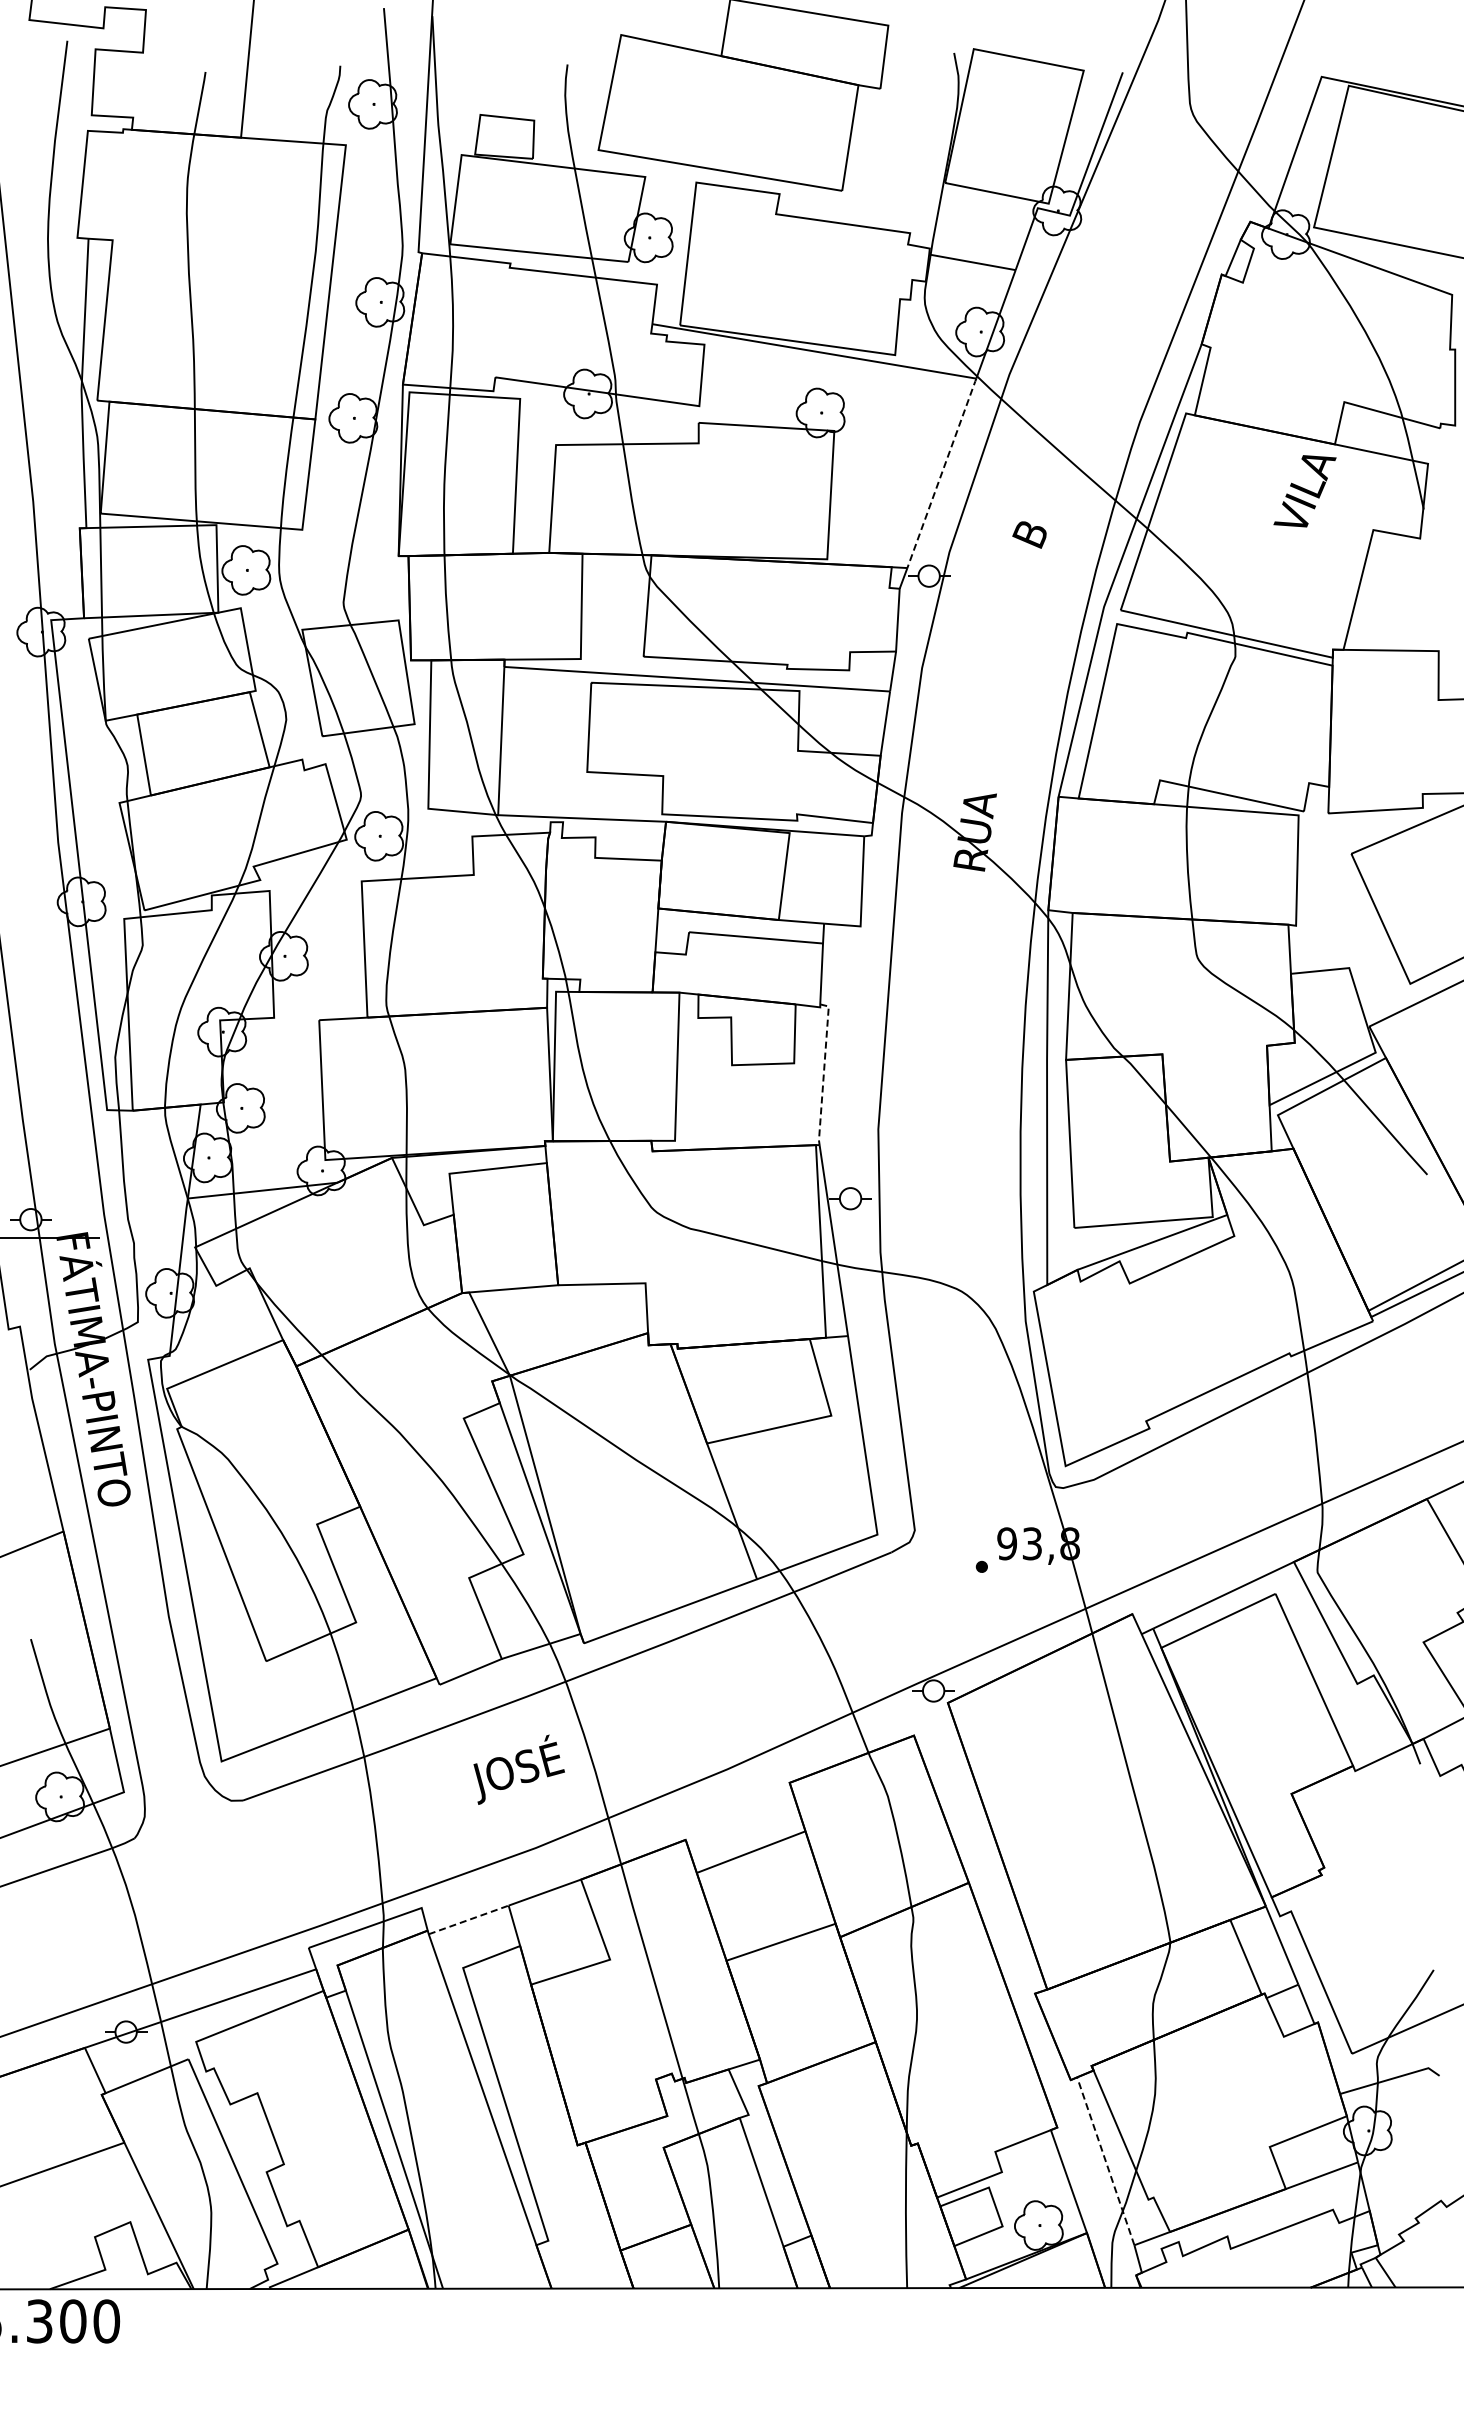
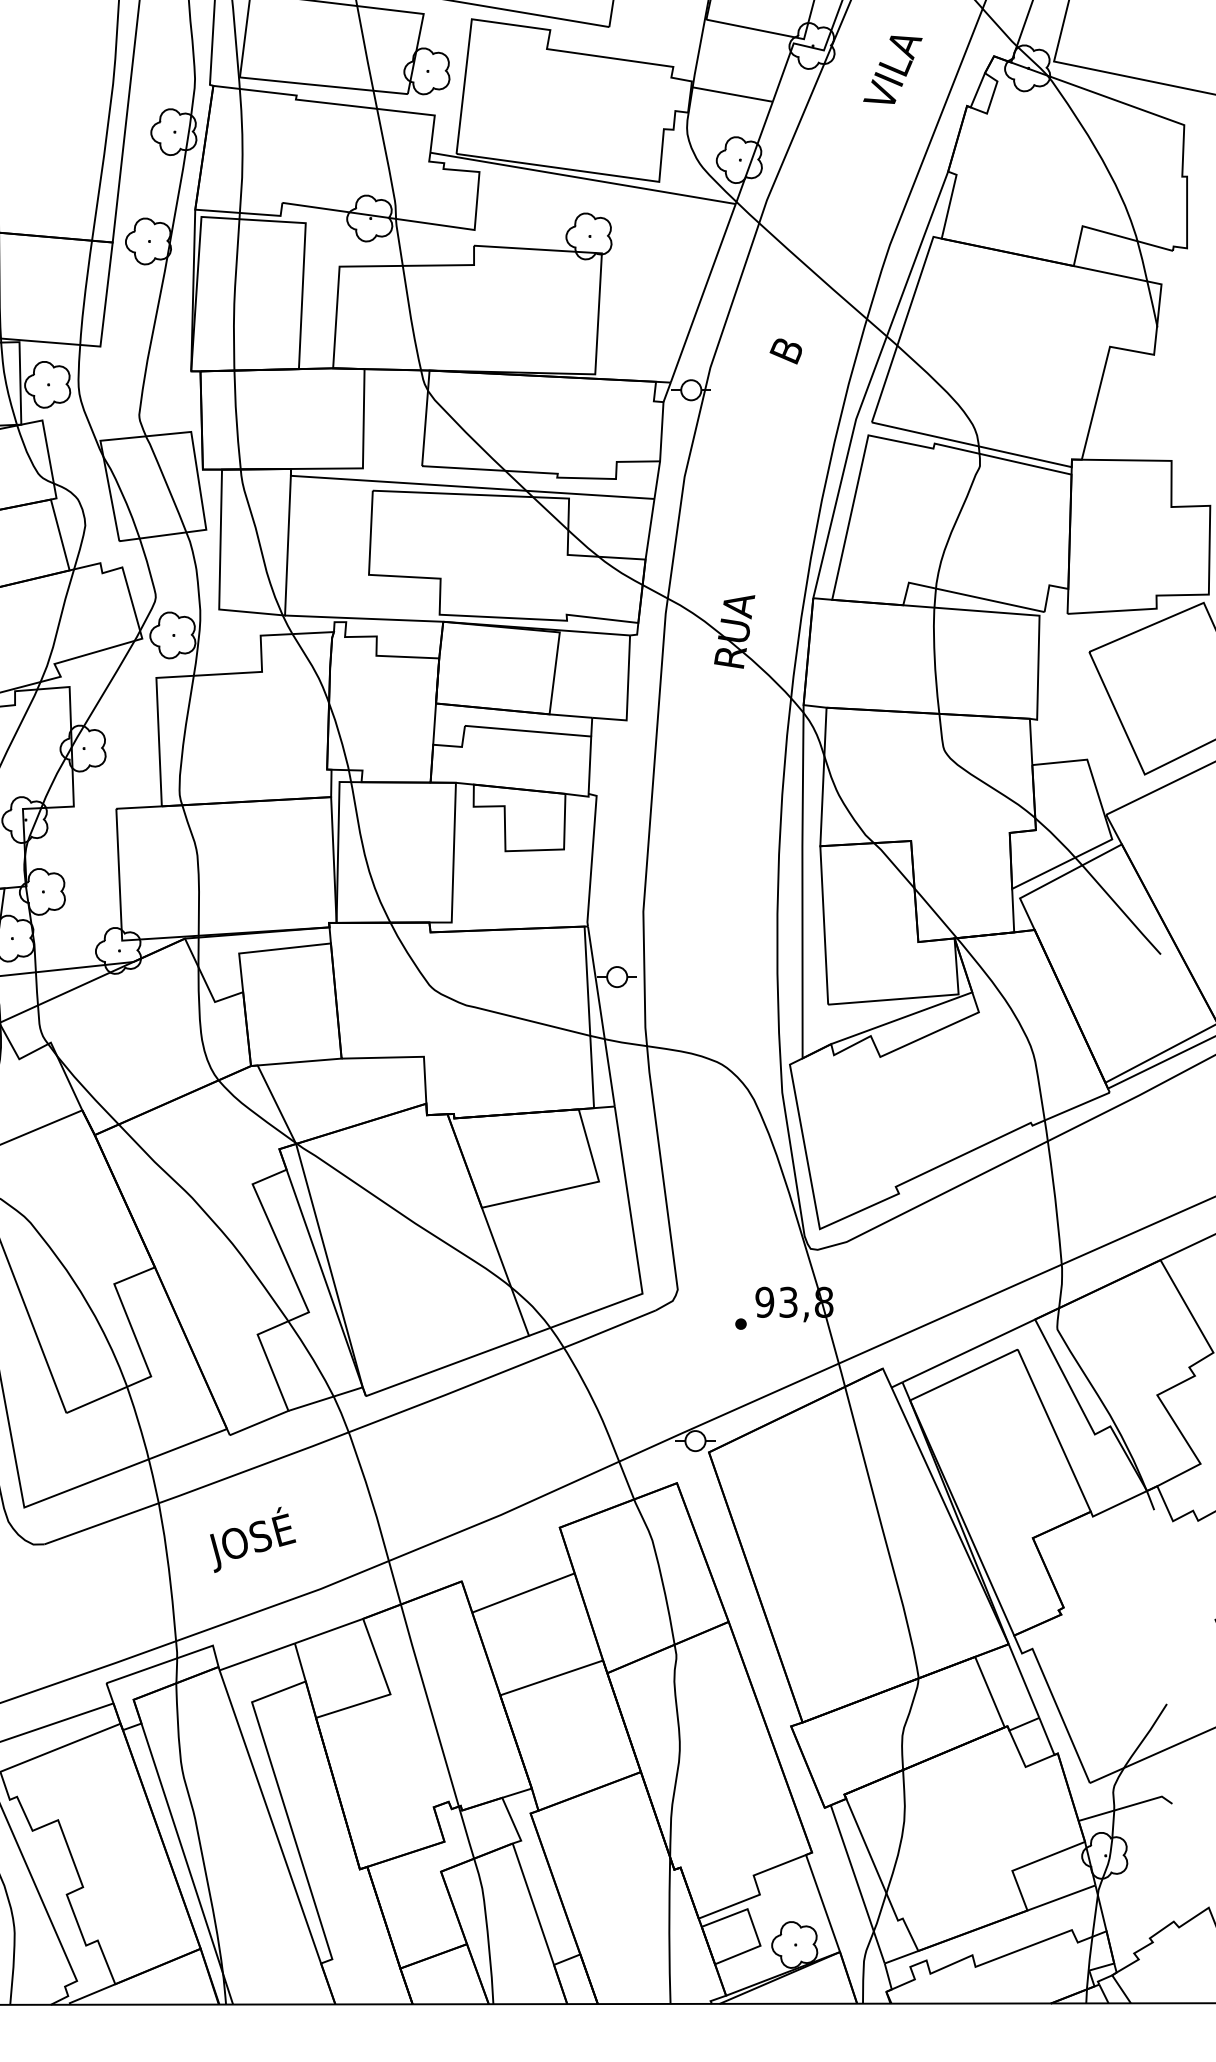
line: (941, 473) -> (702, 293), dashed -> solid
text: (1304, 491) -> (892, 70), moved
line: (823, 1071) -> (591, 857), dashed -> solid
text: (518, 1769) -> (252, 1539), moved
line: (469, 1919) -> (258, 1656), dashed -> solid
line: (1105, 2161) -> (857, 1884), dashed -> solid

